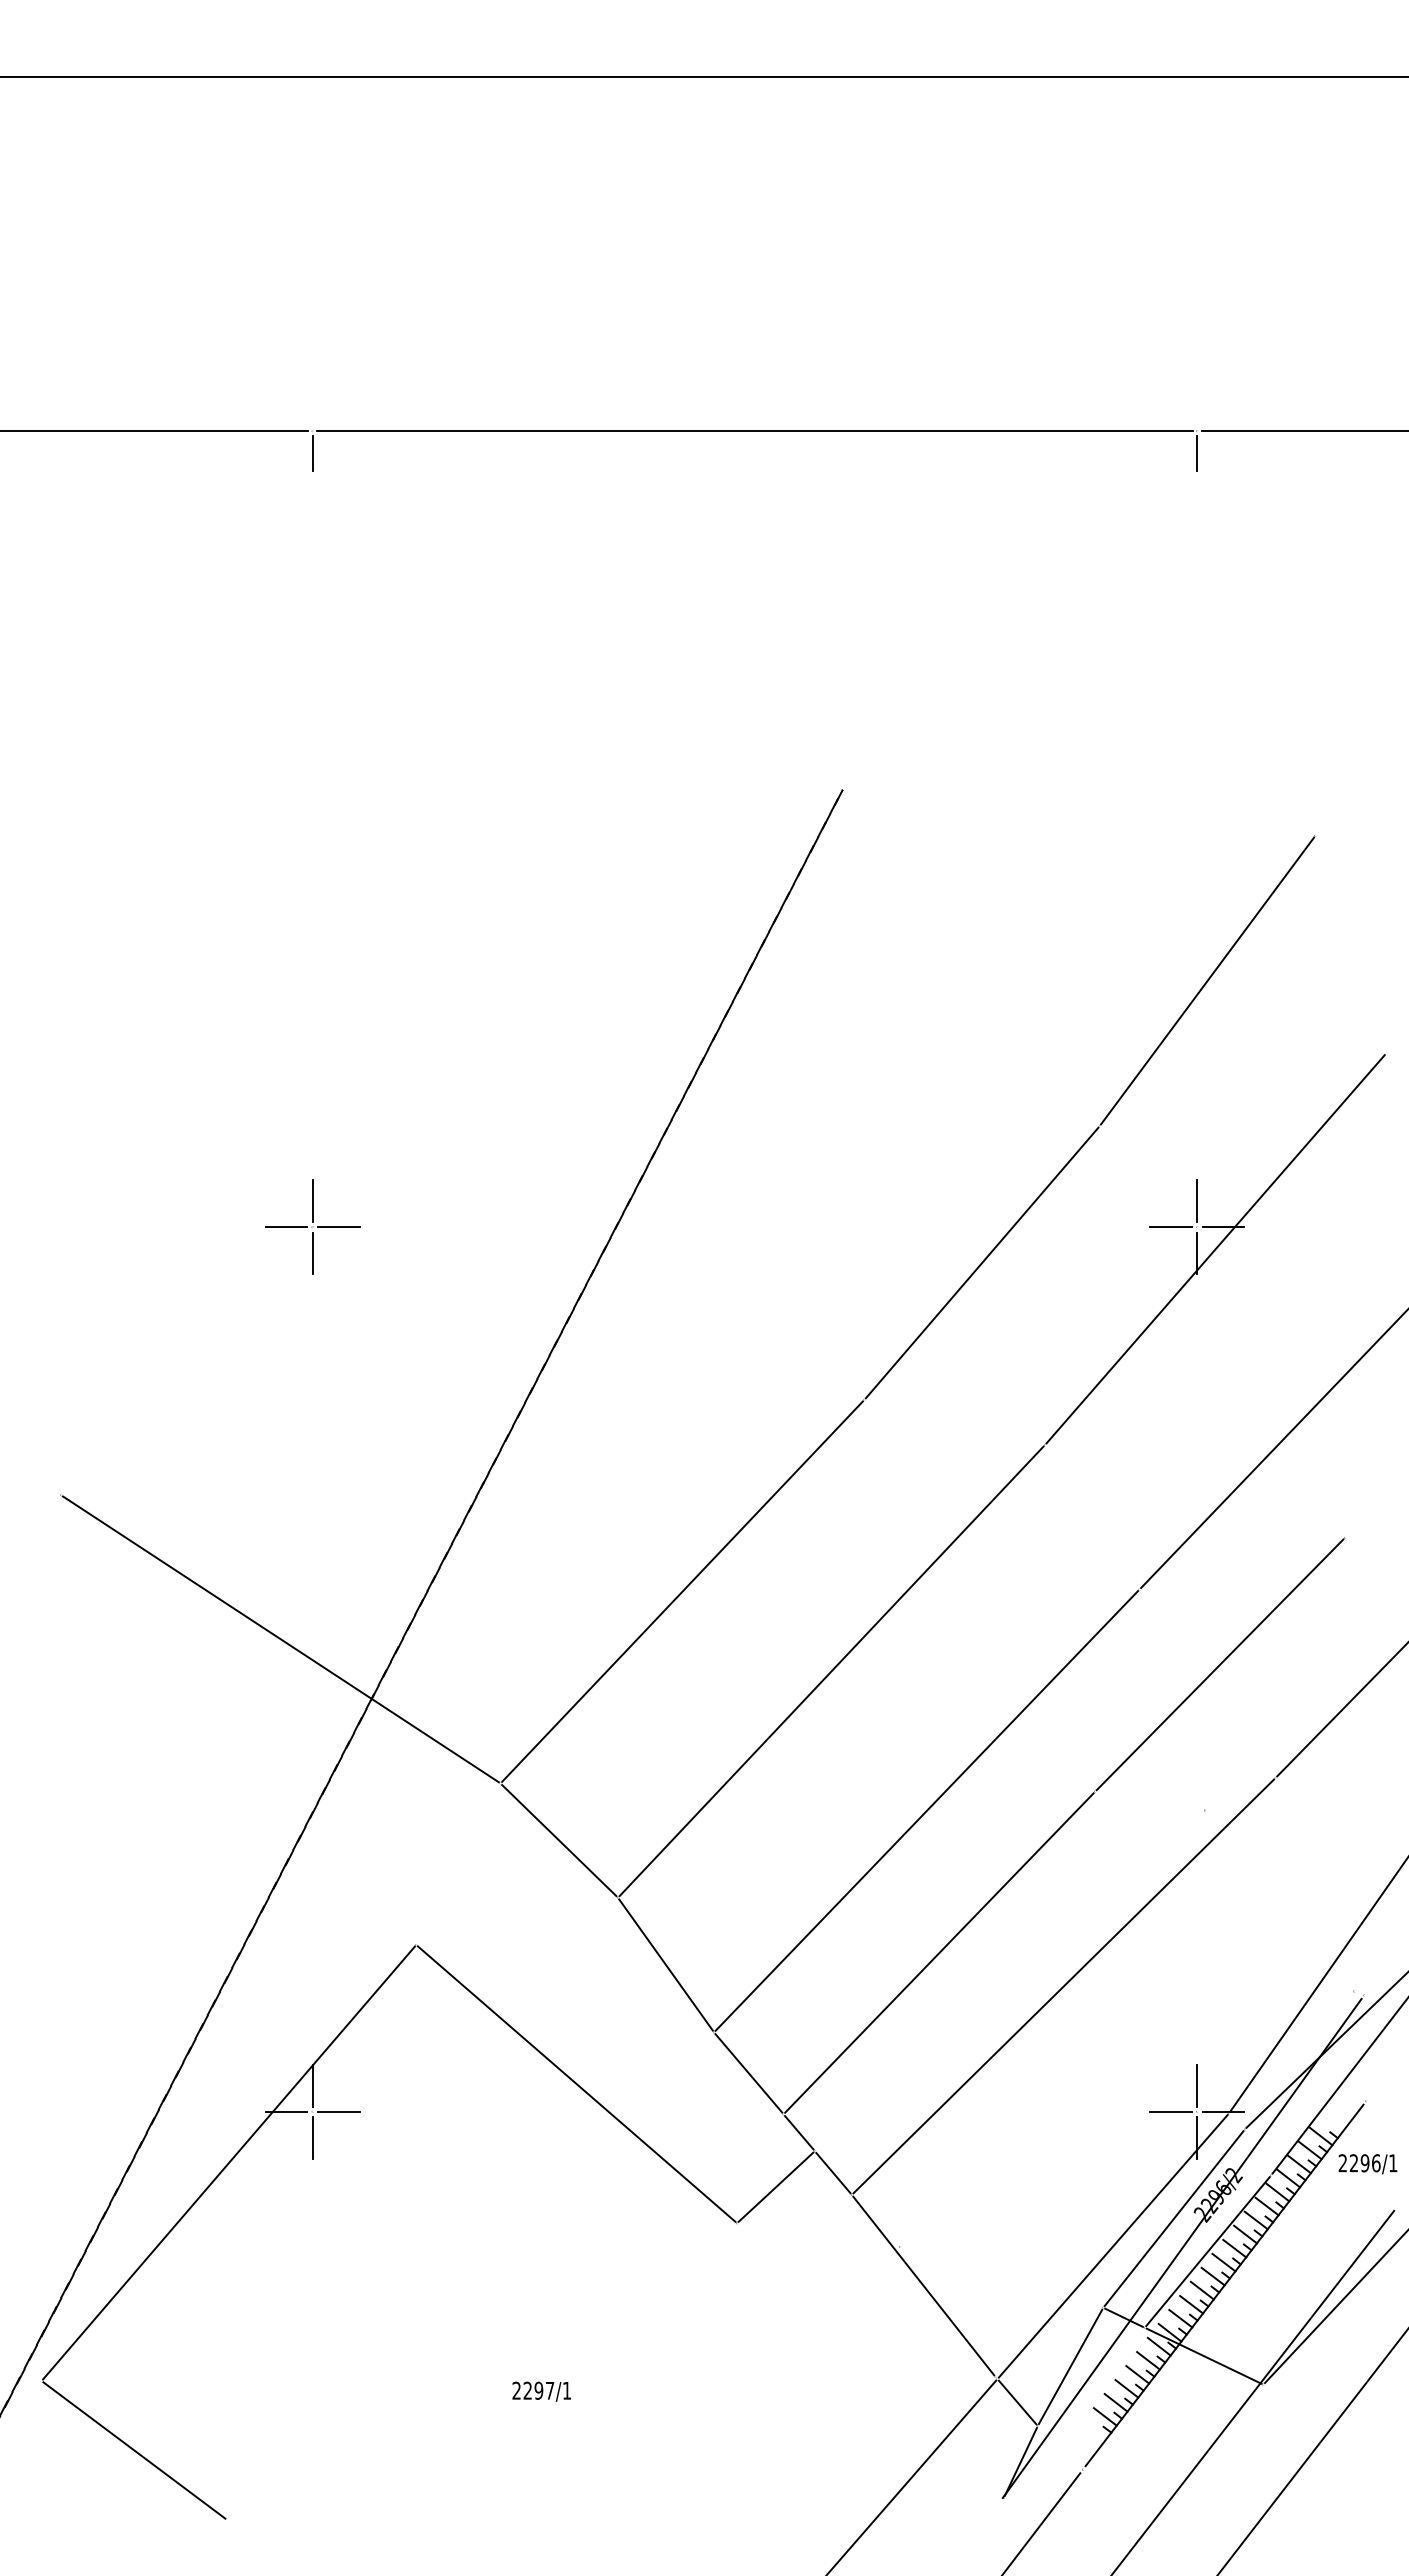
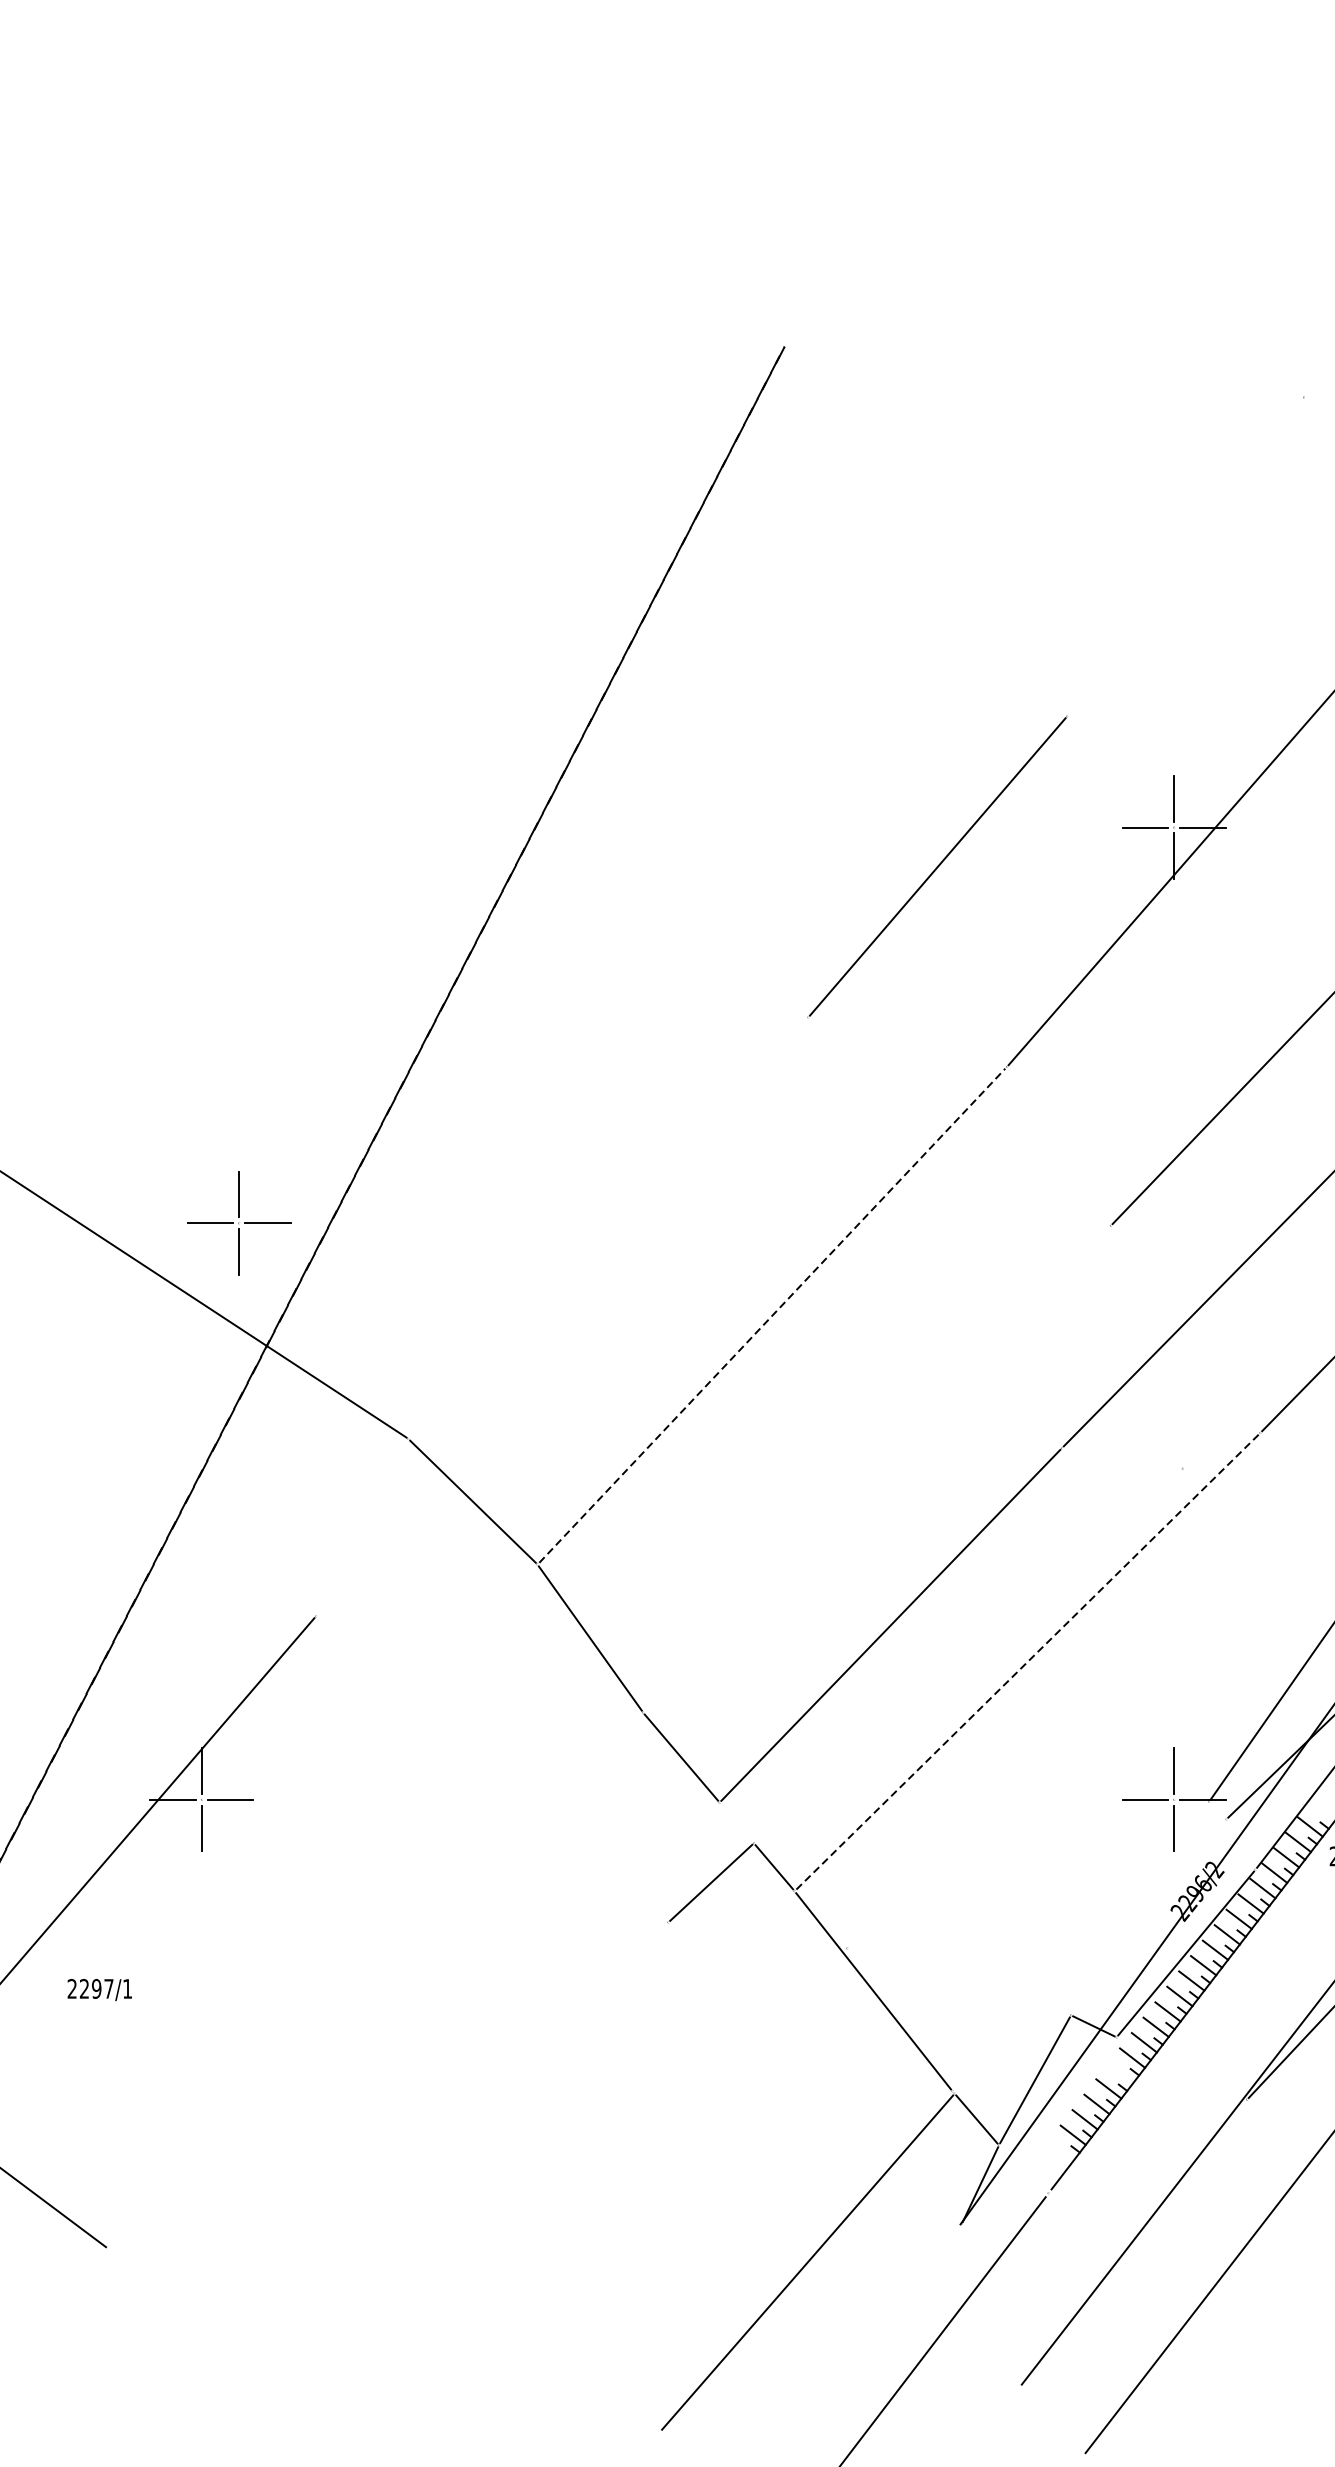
line: (1207, 980) -> (1185, 556), removed
part: (312, 1226) -> (239, 1222), moved
line: (682, 1591) -> (608, 1227), removed
line: (831, 1671) -> (772, 1315), solid -> dashed
line: (926, 1810) -> (876, 1468), removed
line: (1063, 1986) -> (1027, 1662), solid -> dashed
line: (576, 2083) -> (491, 1768), removed
line: (799, 2132) -> (737, 1822), removed
line: (1173, 2218) -> (1148, 1917), removed
line: (1112, 2245) -> (1081, 1946), removed
line: (1203, 2355) -> (1181, 2067), removed
line: (1148, 2360) -> (1120, 2073), removed
text: (541, 2391) -> (99, 1989), moved

